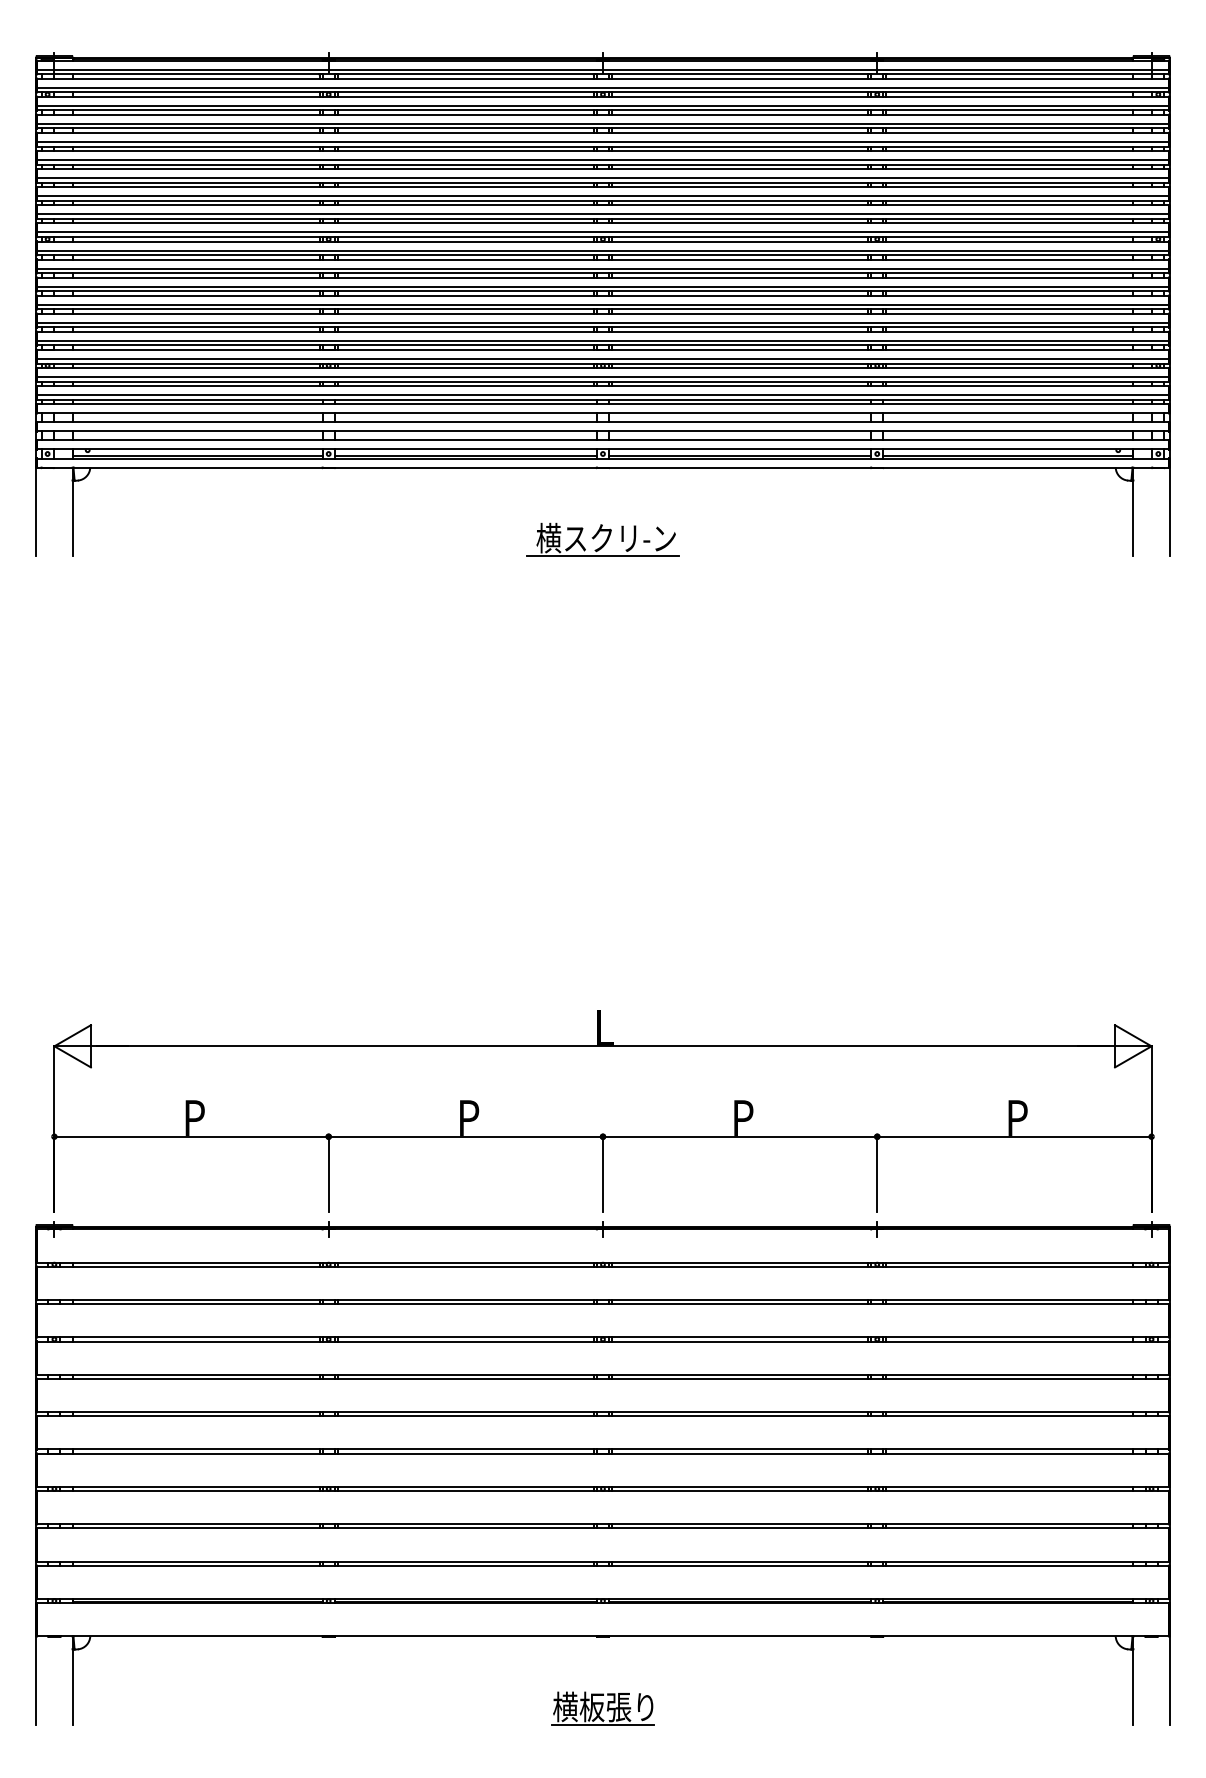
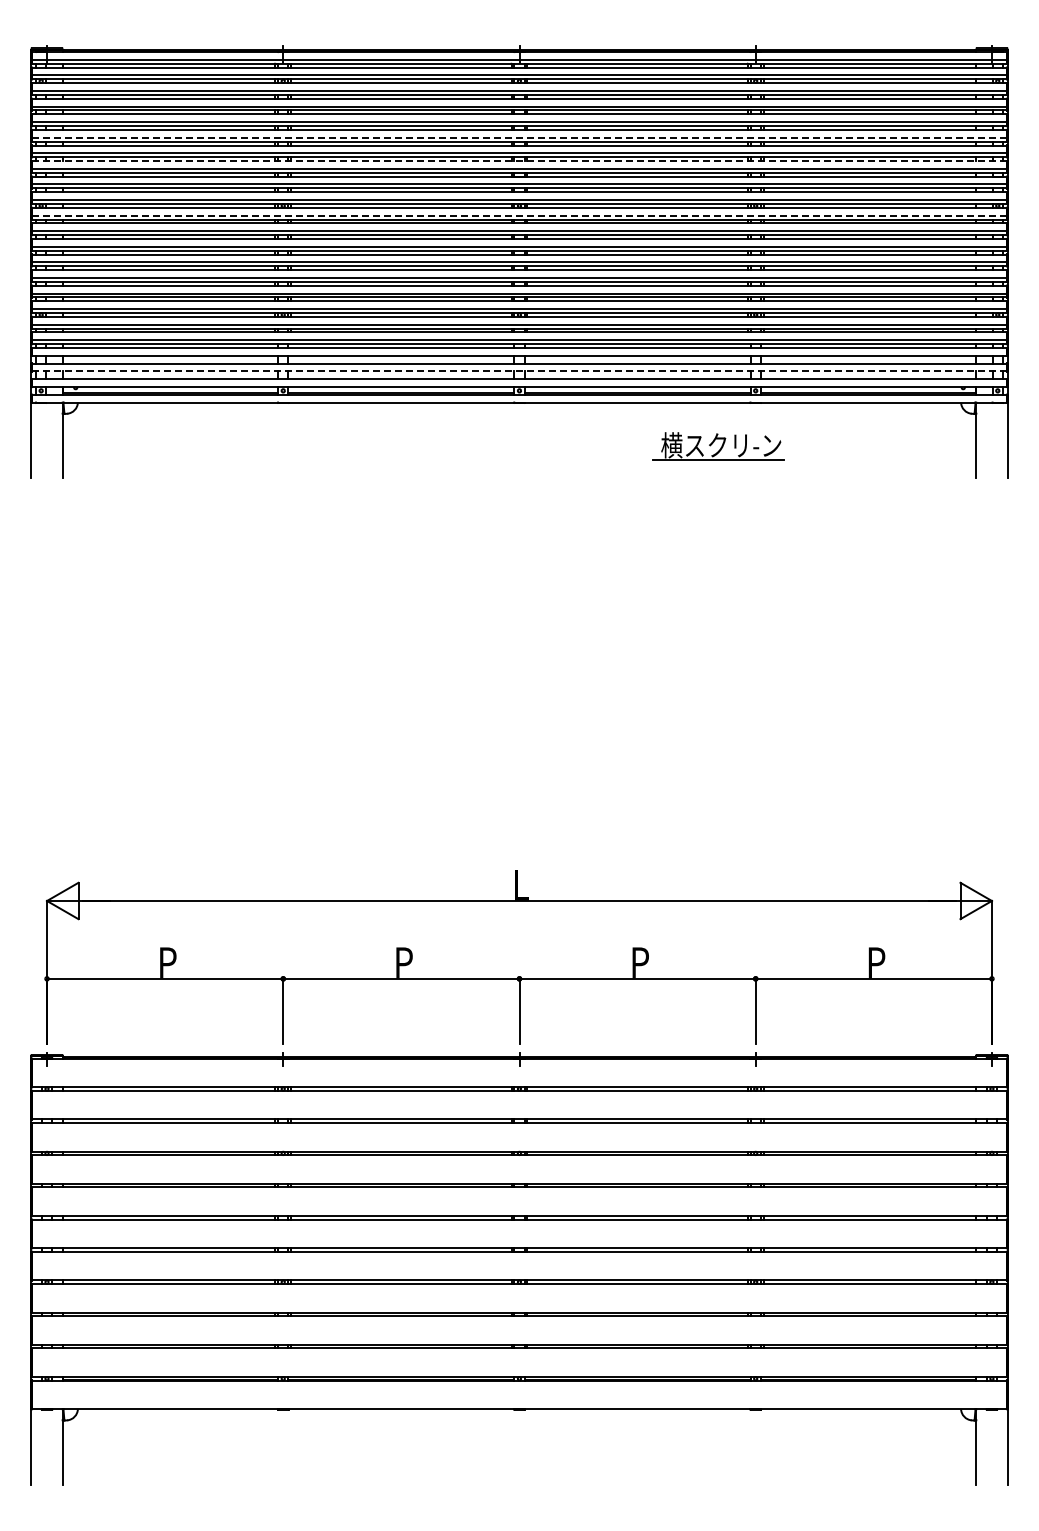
line: (603, 159) -> (519, 137), solid -> dashed
line: (603, 187) -> (519, 161), solid -> dashed
line: (603, 250) -> (519, 215), solid -> dashed
line: (603, 431) -> (519, 371), solid -> dashed
part: (603, 539) -> (718, 446), moved
part: (603, 1707) -> (519, 1470), removed

